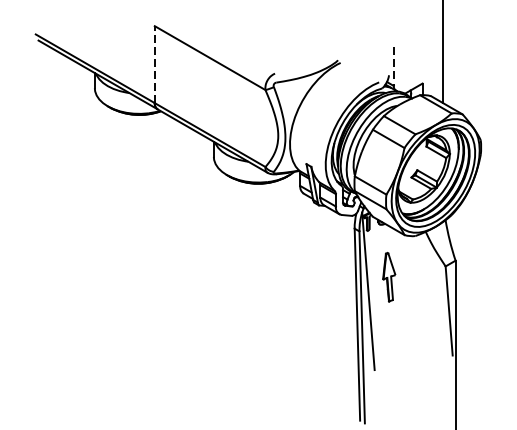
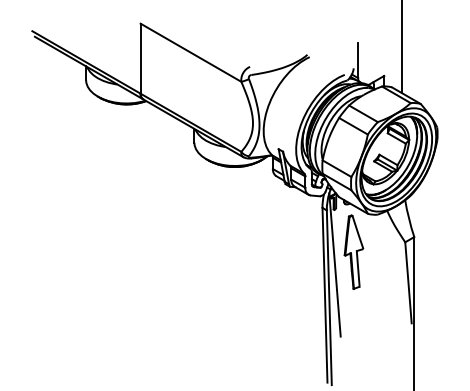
line: (154, 64) -> (140, 58), dashed -> solid
line: (394, 66) -> (358, 60), dashed -> solid
part: (388, 276) -> (353, 251), size x1.67

